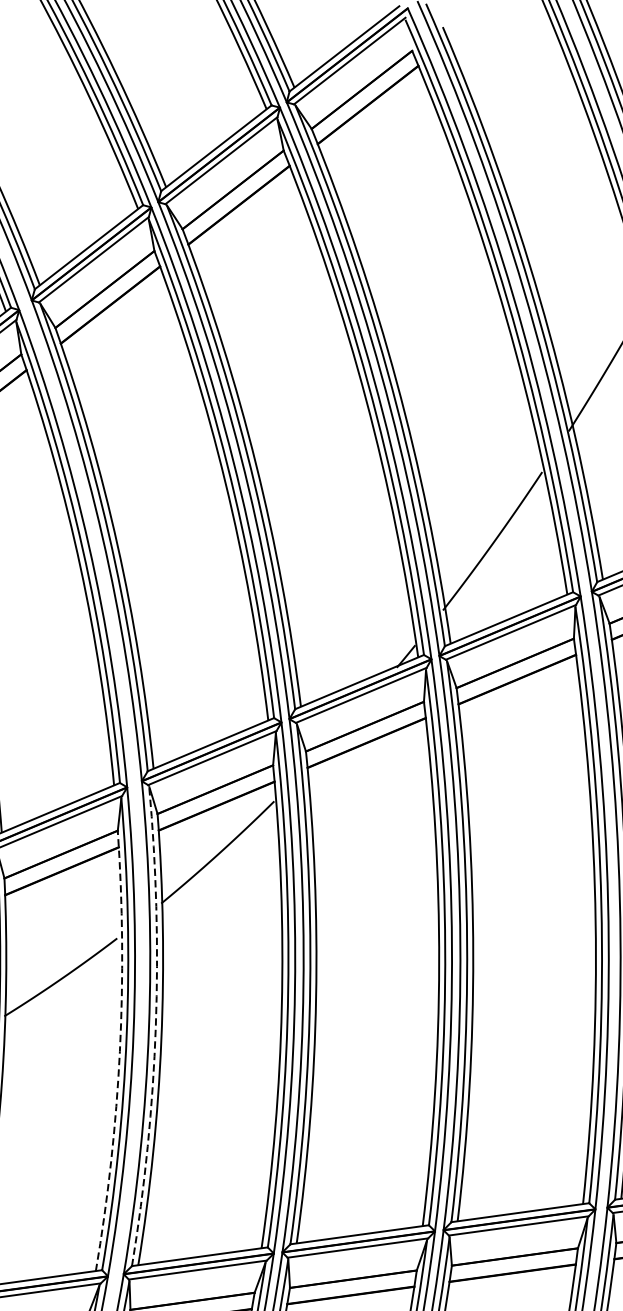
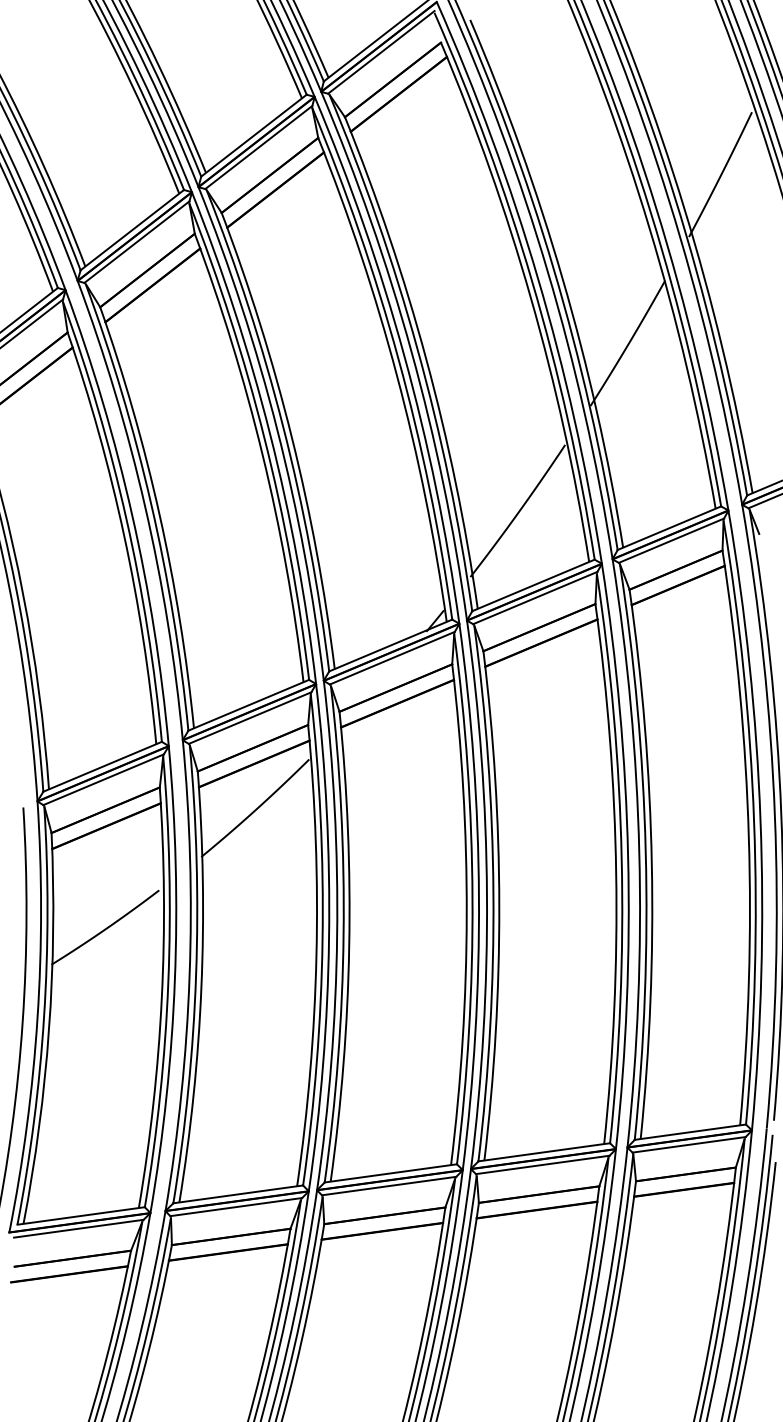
arc: (156, 1026) -> (196, 974), dashed -> solid
arc: (119, 1051) -> (161, 998), dashed -> solid

